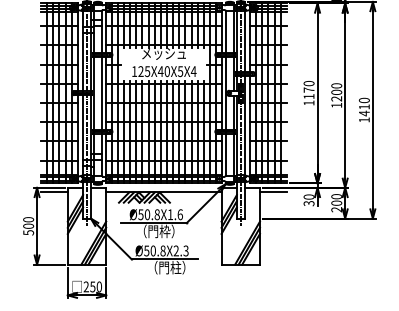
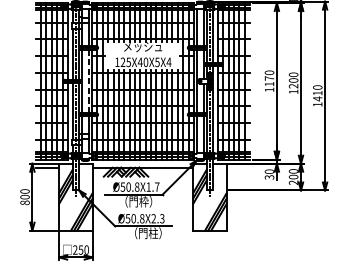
line: (101, 93) -> (88, 81), solid -> dashed
line: (272, 192) -> (237, 167), removed
text: (179, 214) -> (156, 186), Ø50.8X1.6 -> Ø50.8X1.7
text: (28, 232) -> (24, 202), 500 -> 800

